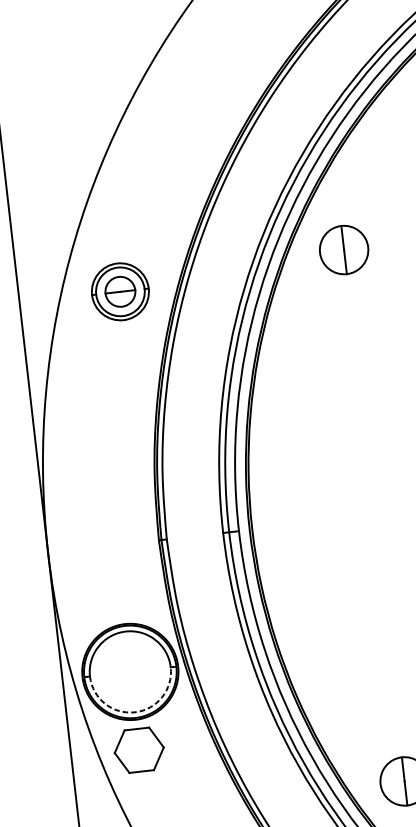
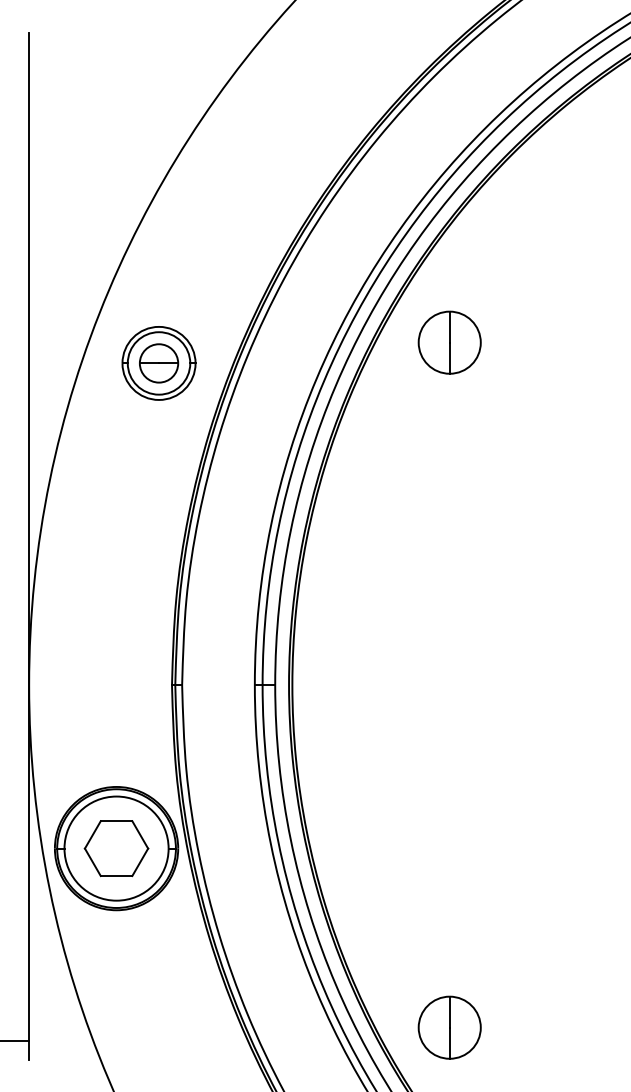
arc: (134, 712) -> (116, 900), dashed -> solid
part: (139, 750) -> (116, 848), moved

